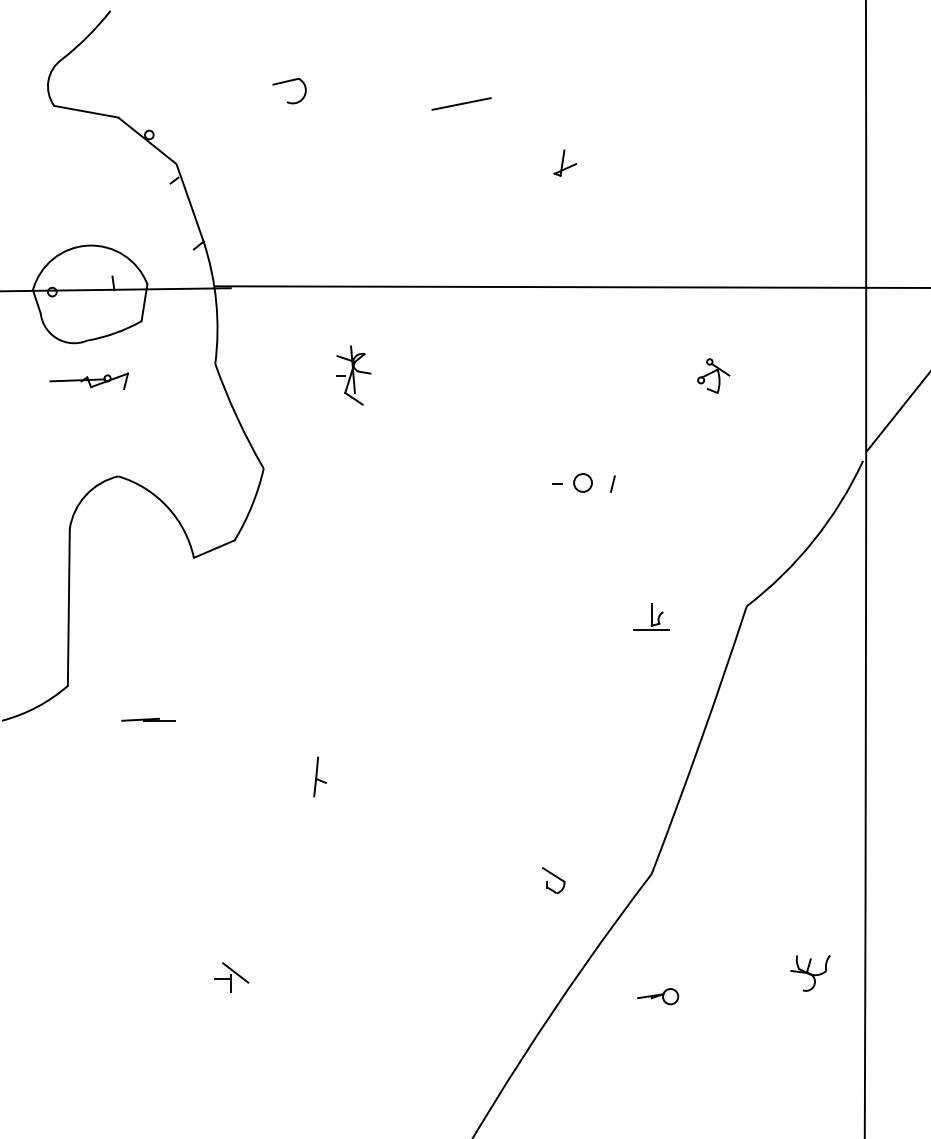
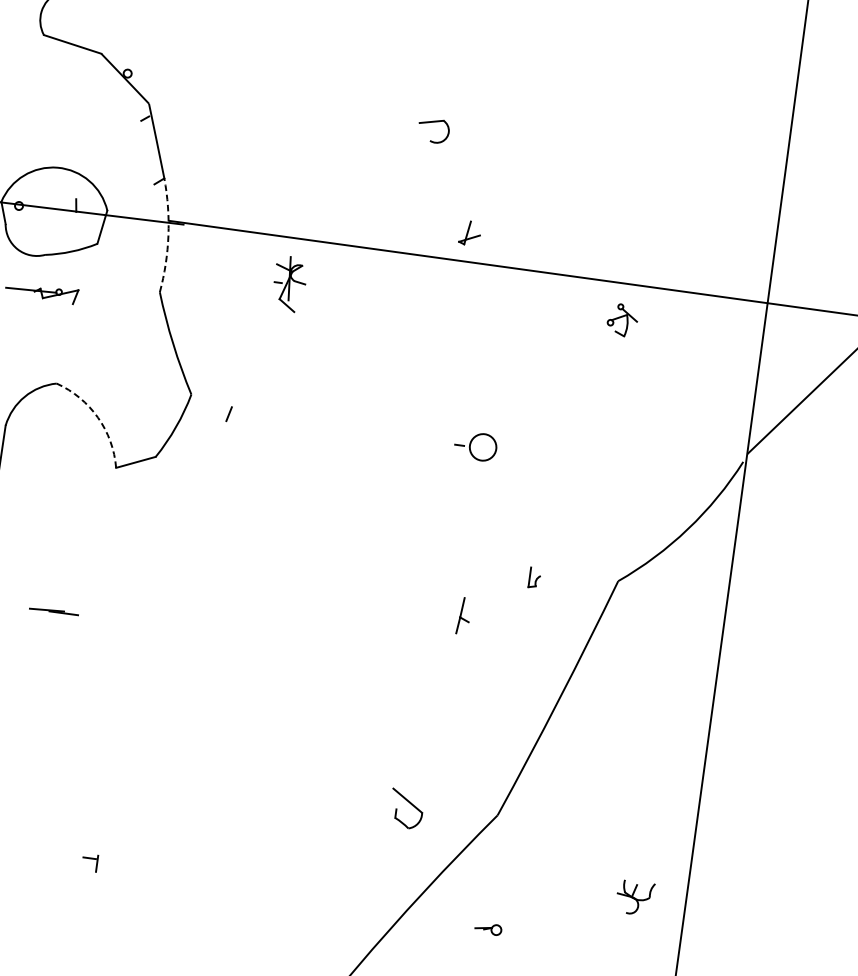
part: (287, 82) -> (432, 122), moved
line: (461, 103) -> (418, 83), removed
part: (565, 162) -> (470, 232), moved
arc: (216, 302) -> (168, 235), solid -> dashed
part: (353, 375) -> (289, 284), moved
part: (713, 375) -> (622, 319), moved
circle: (582, 482) -> (482, 446), size x1.6
line: (612, 483) -> (228, 413), moved
arc: (167, 506) -> (98, 417), solid -> dashed
line: (651, 629) -> (527, 590), removed
part: (319, 776) -> (463, 615), moved
part: (553, 880) -> (406, 809), size x1.6
line: (235, 972) -> (102, 854), removed
part: (810, 973) -> (635, 898), moved
part: (658, 996) -> (488, 928), size x0.7

